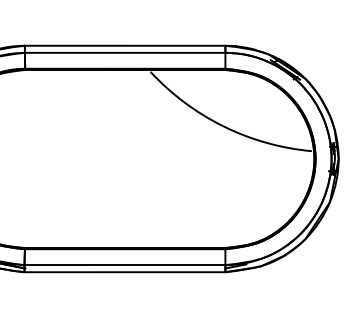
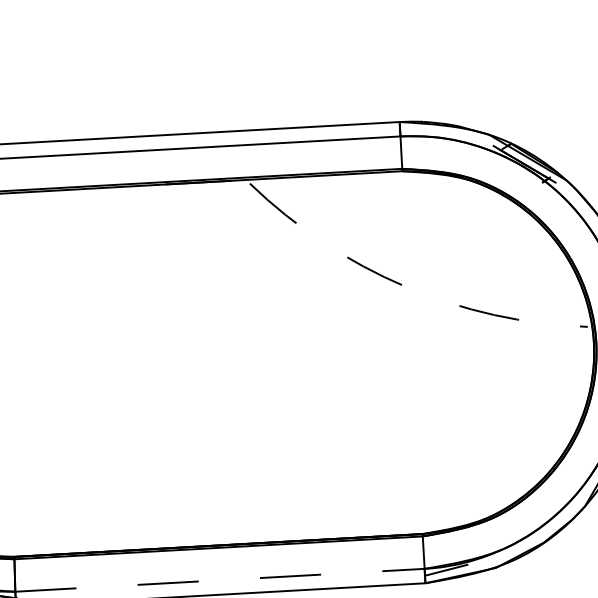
arc: (223, 126) -> (404, 286), solid -> dashed
line: (125, 265) -> (221, 580), solid -> dashed

